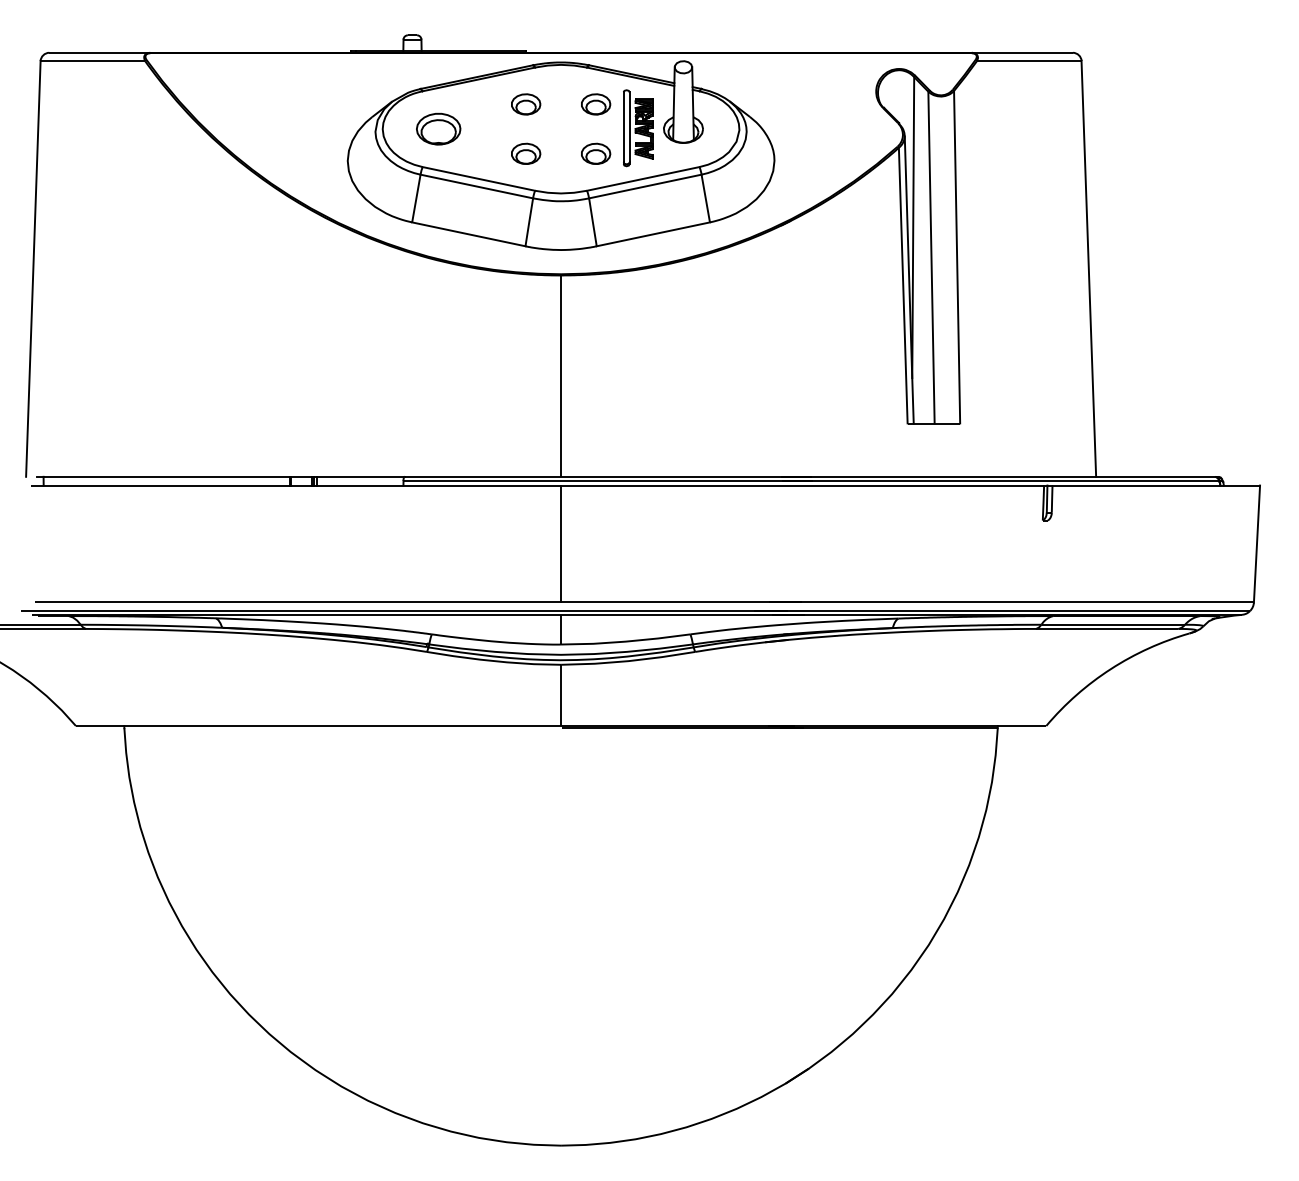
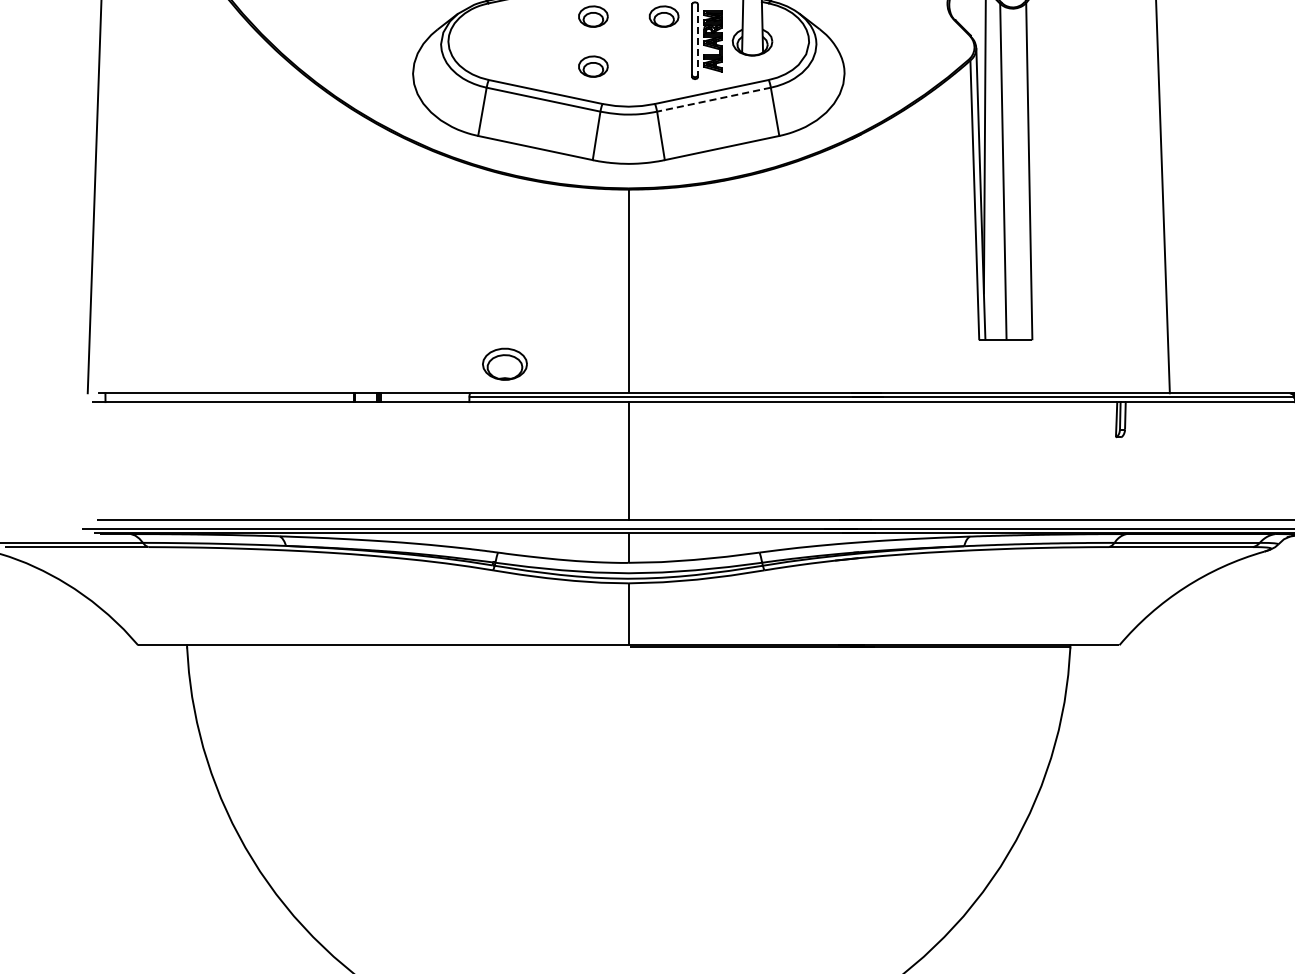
line: (629, 127) -> (697, 39), solid -> dashed
part: (438, 128) -> (504, 363), moved
part: (596, 153) -> (664, 66), removed
line: (644, 186) -> (713, 99), solid -> dashed

